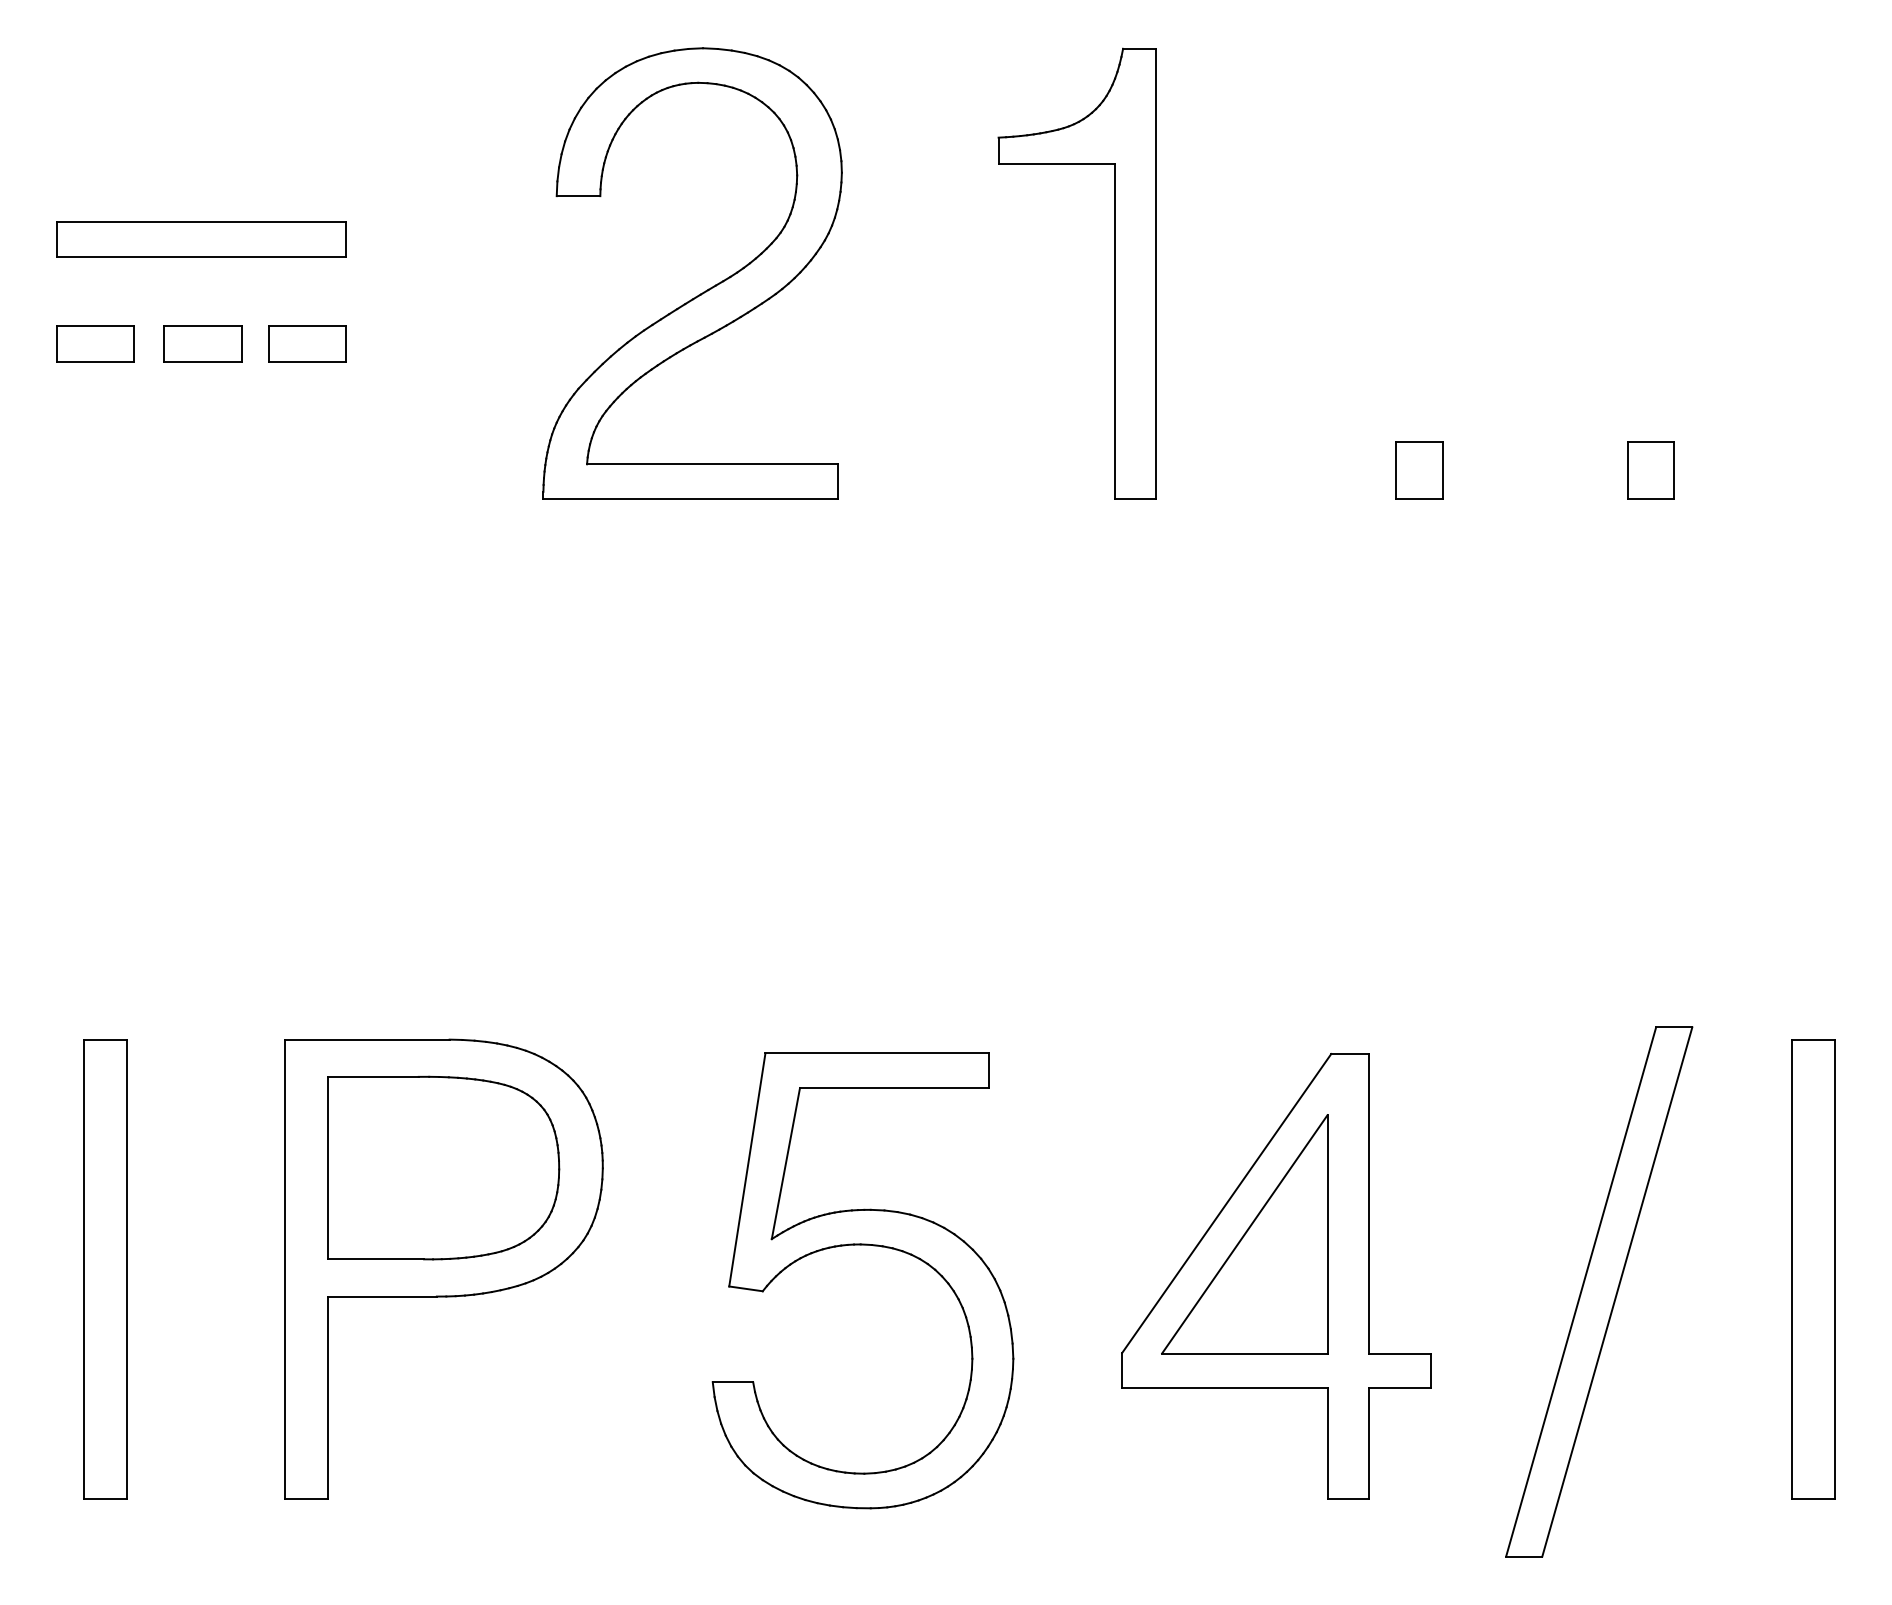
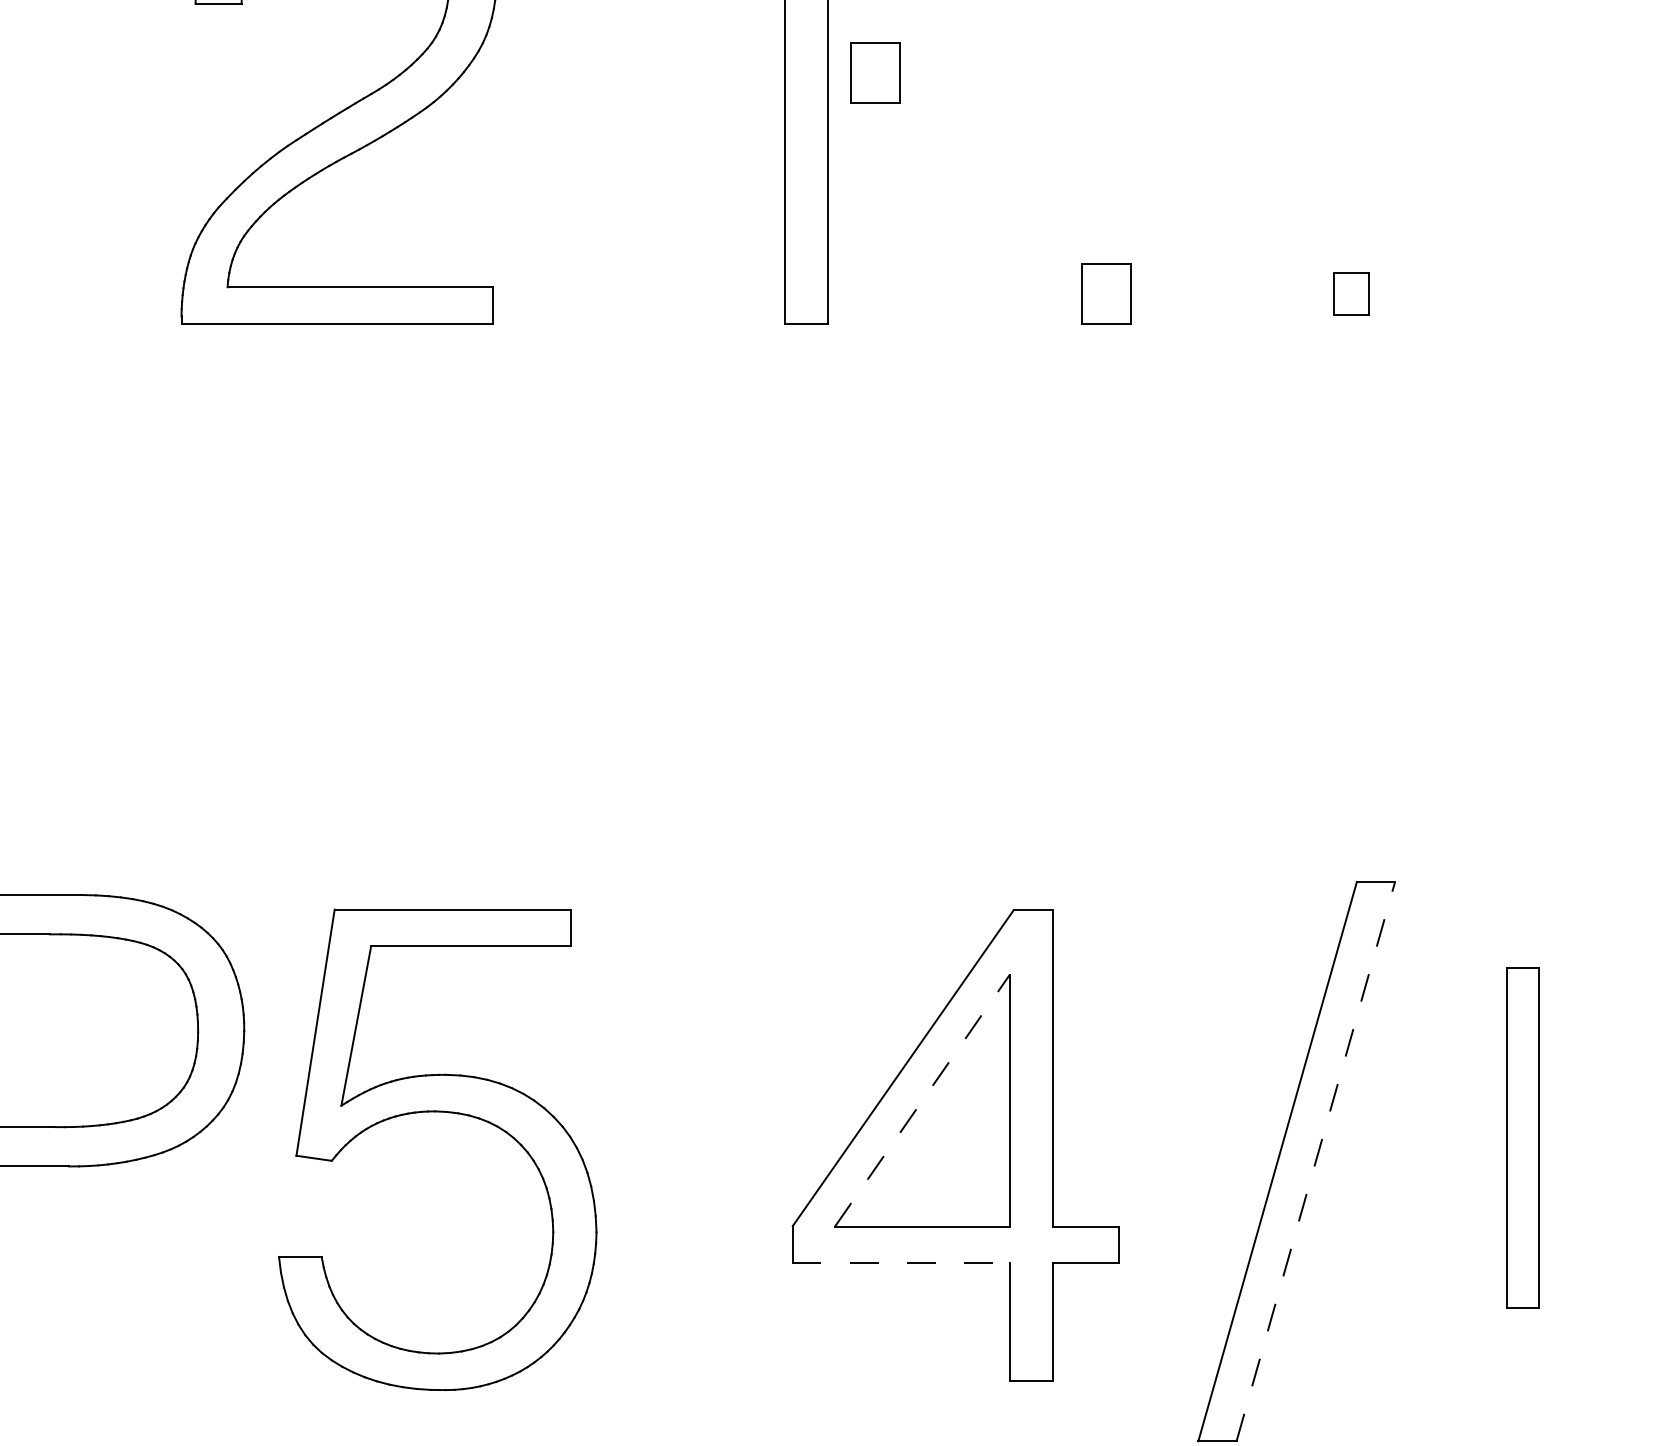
part: (1200, 261) -> (875, 73), added
part: (1650, 470) -> (1350, 293), size x0.7
line: (1245, 1233) -> (923, 1099), solid -> dashed
part: (862, 1245) -> (437, 1112), moved
part: (1813, 1269) -> (1523, 1137), size x0.7
line: (1617, 1291) -> (1316, 1161), solid -> dashed
line: (1224, 1388) -> (900, 1263), solid -> dashed

